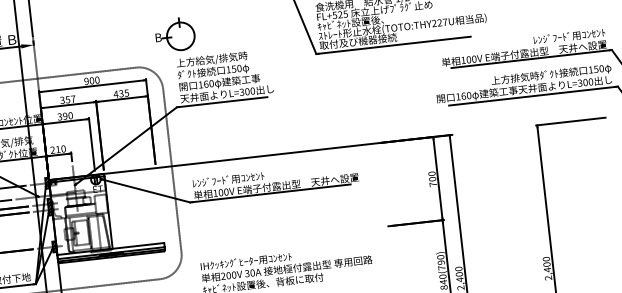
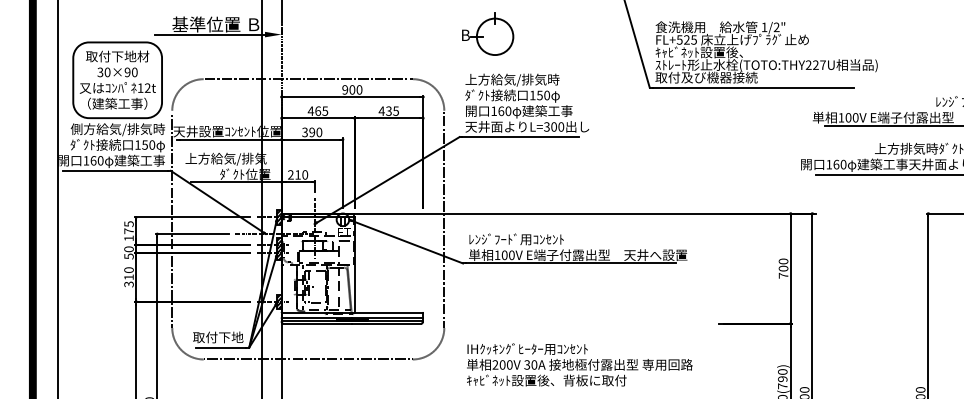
part: (175, 34) -> (488, 33), moved
text: (67, 99) -> (317, 110), 357 -> 465

